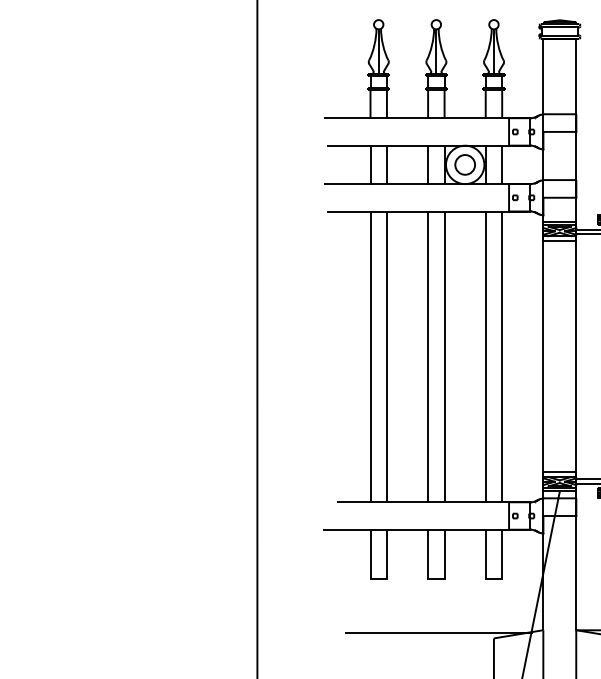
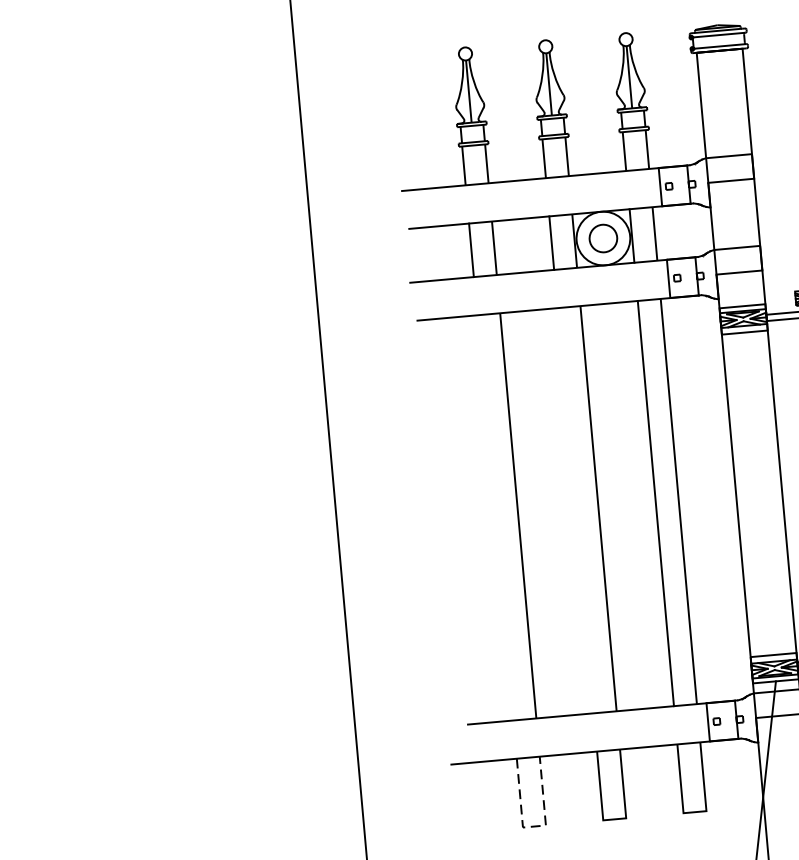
line: (370, 356) -> (495, 517), removed
line: (428, 356) -> (576, 510), removed
line: (379, 579) -> (535, 826), solid -> dashed

